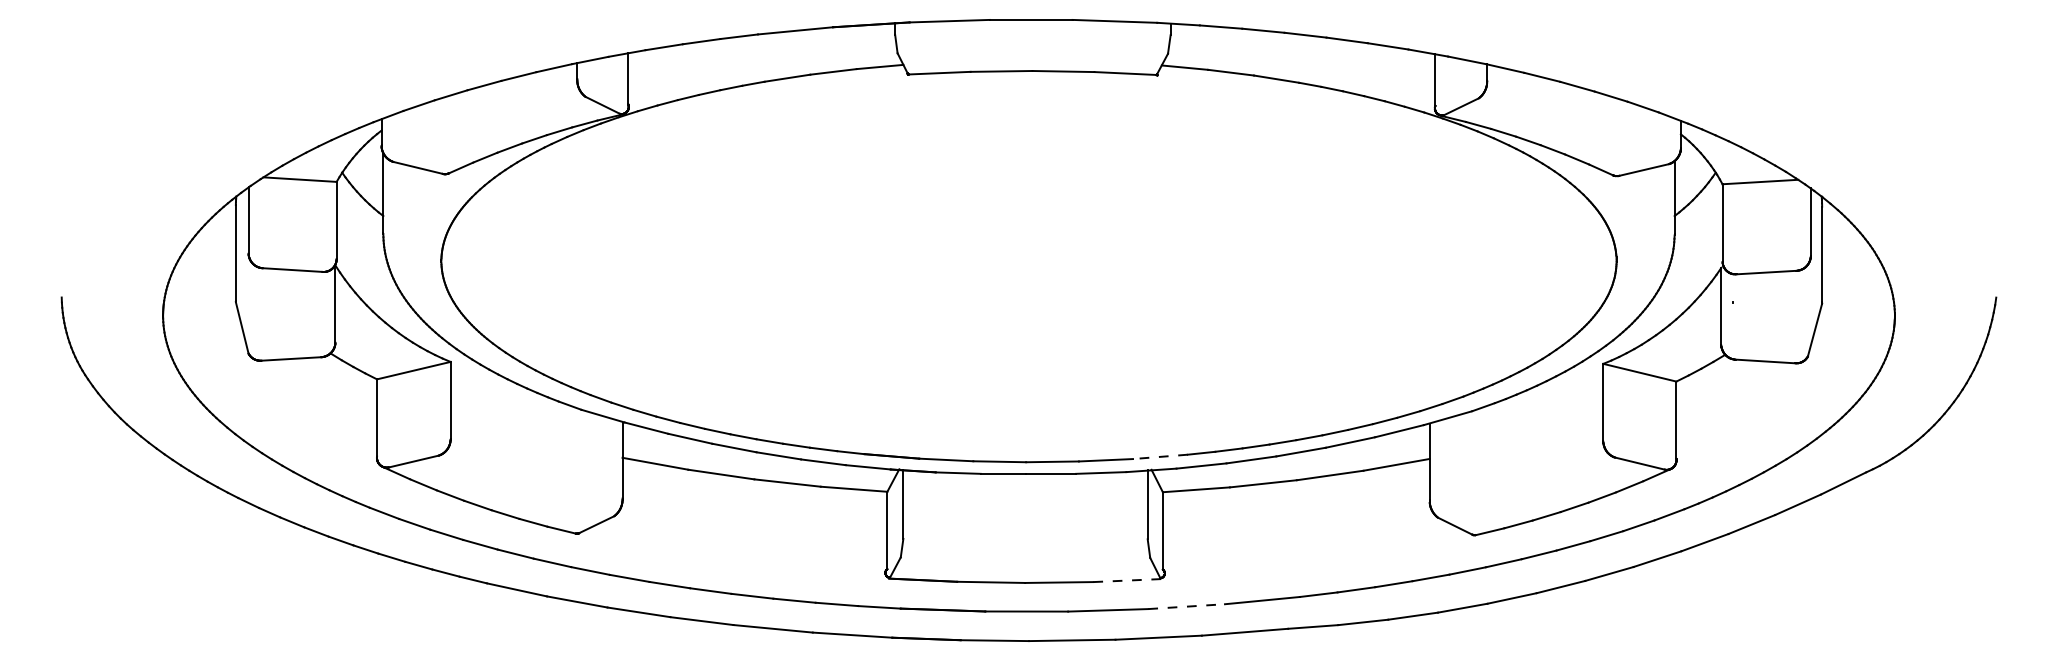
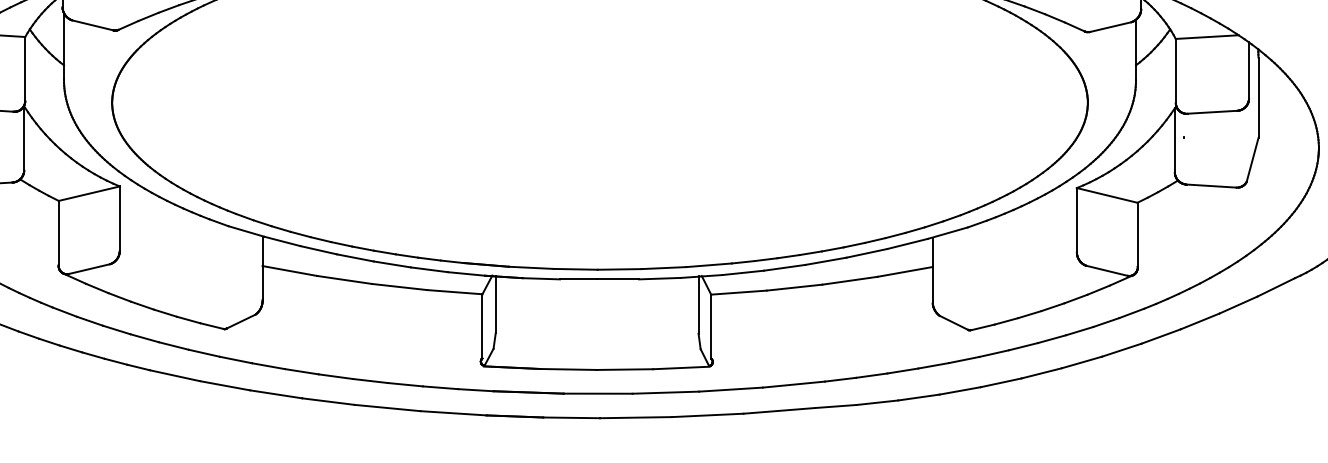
line: (1160, 456) -> (709, 264), dashed -> solid
line: (1127, 580) -> (681, 367), dashed -> solid
line: (1187, 606) -> (731, 389), dashed -> solid

